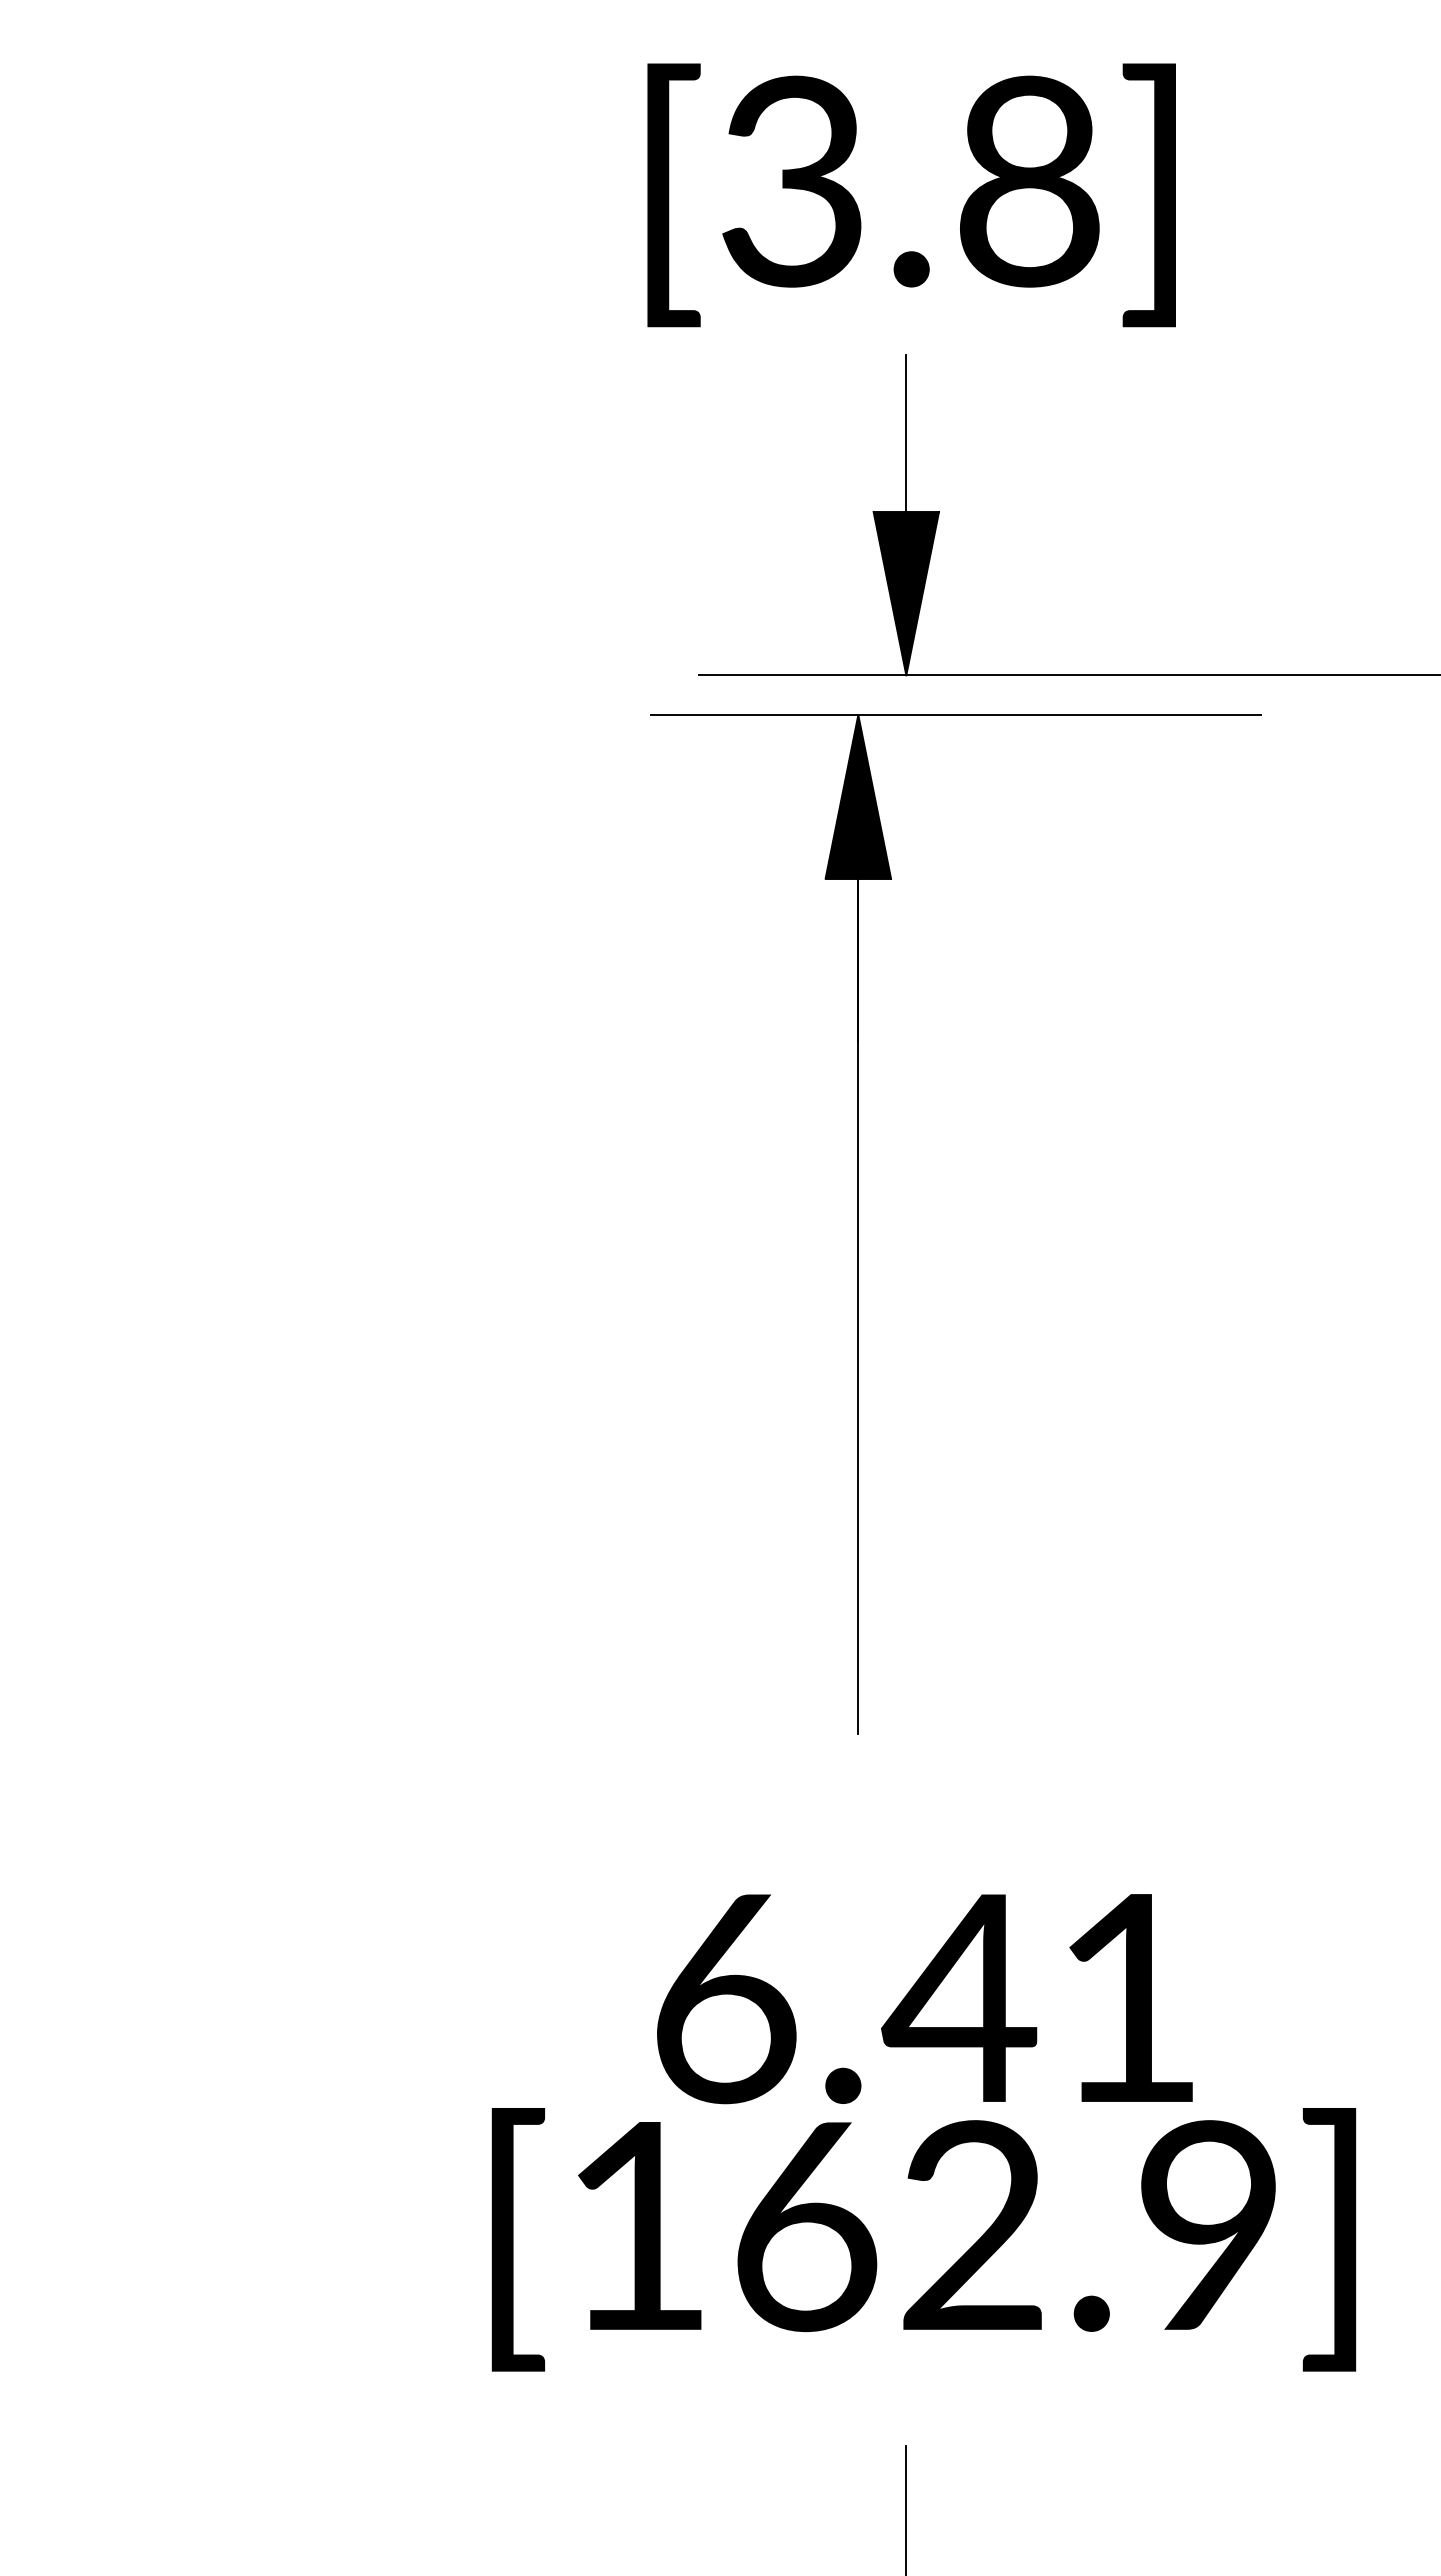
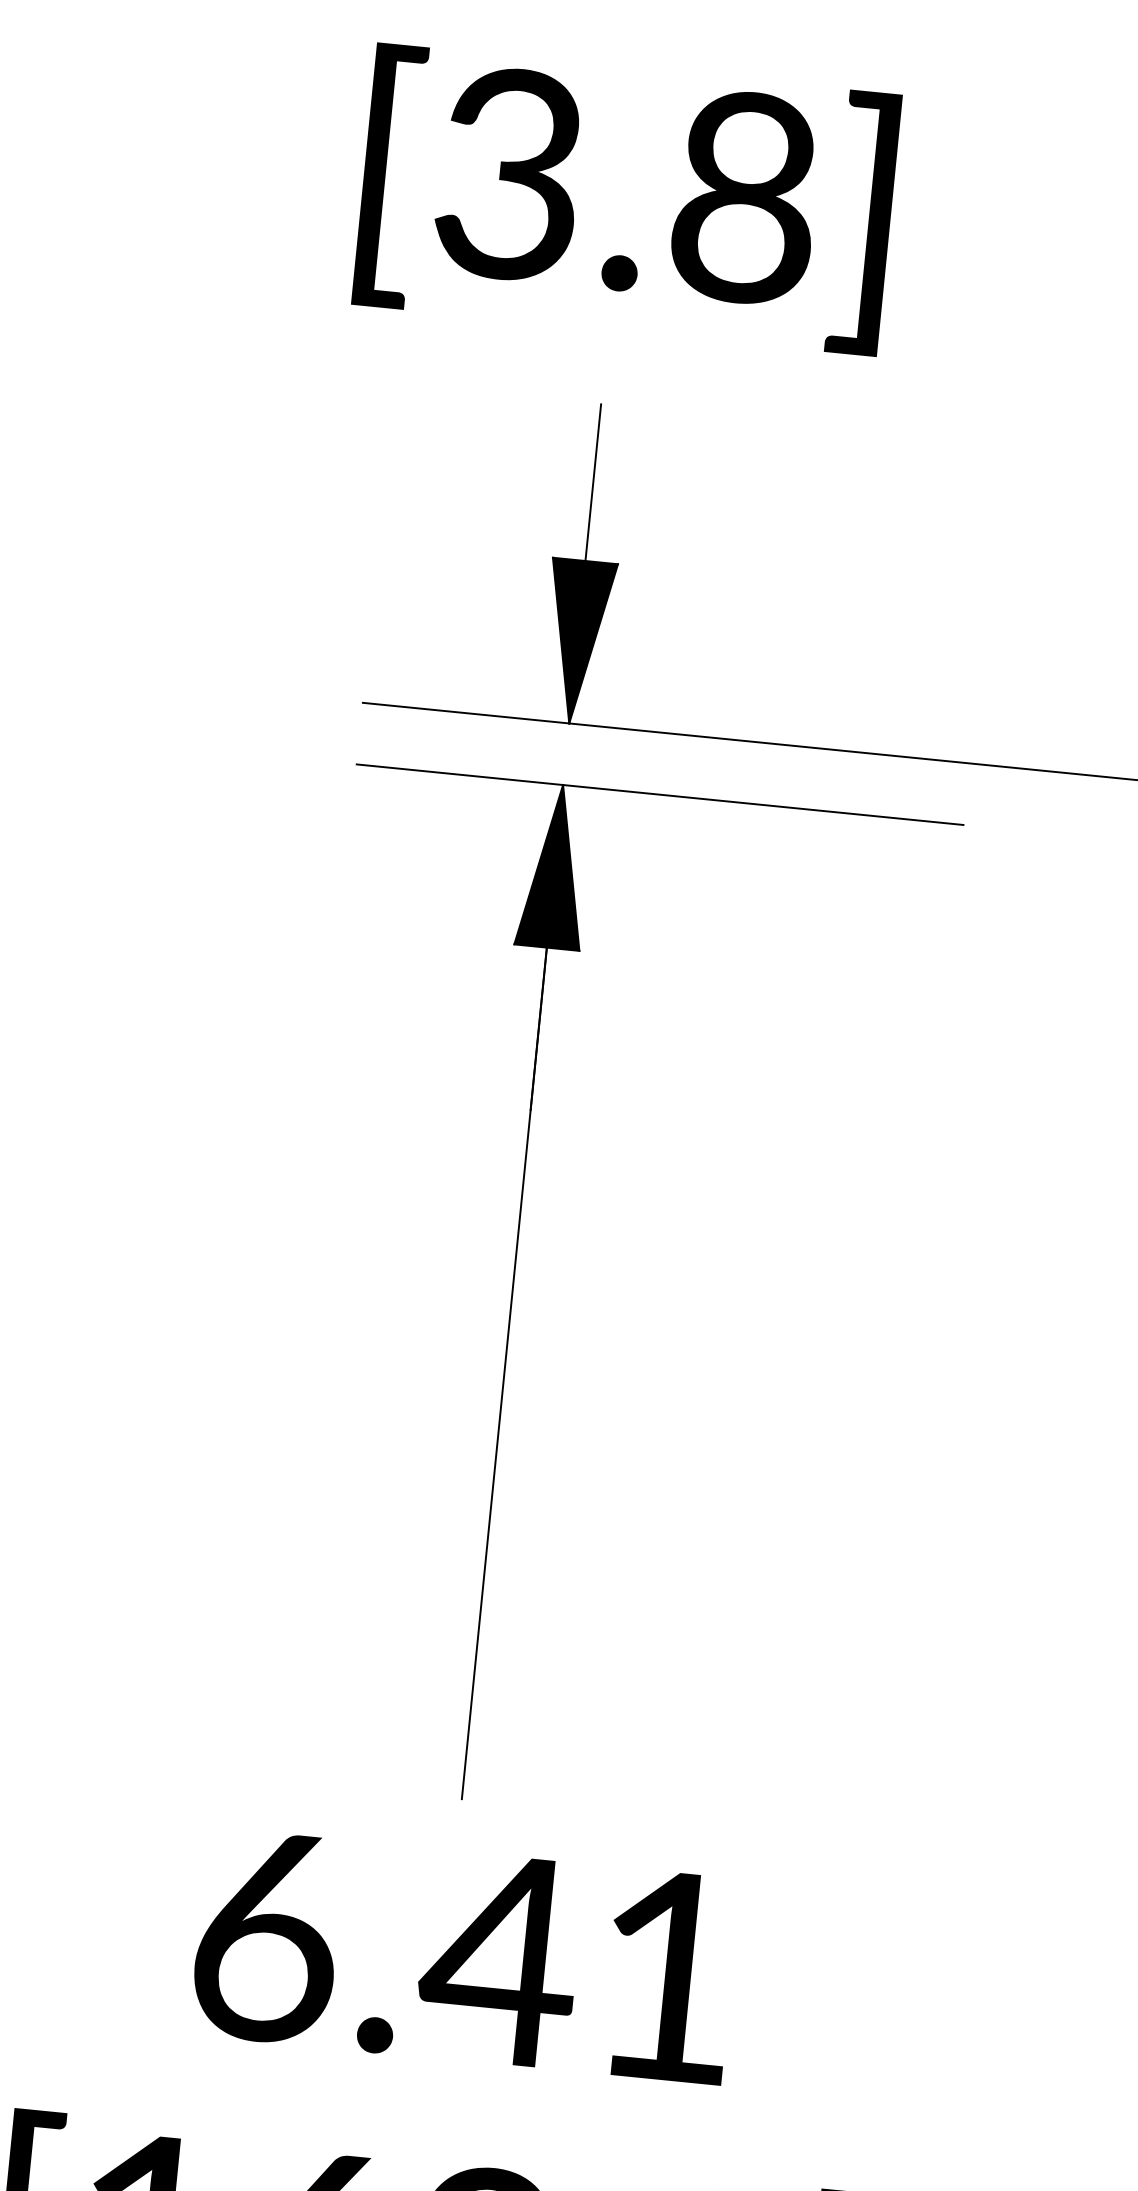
text: (911, 195) -> (626, 199), moved
part: (858, 1224) -> (512, 1291), moved
text: (924, 1999) -> (464, 1957), moved

